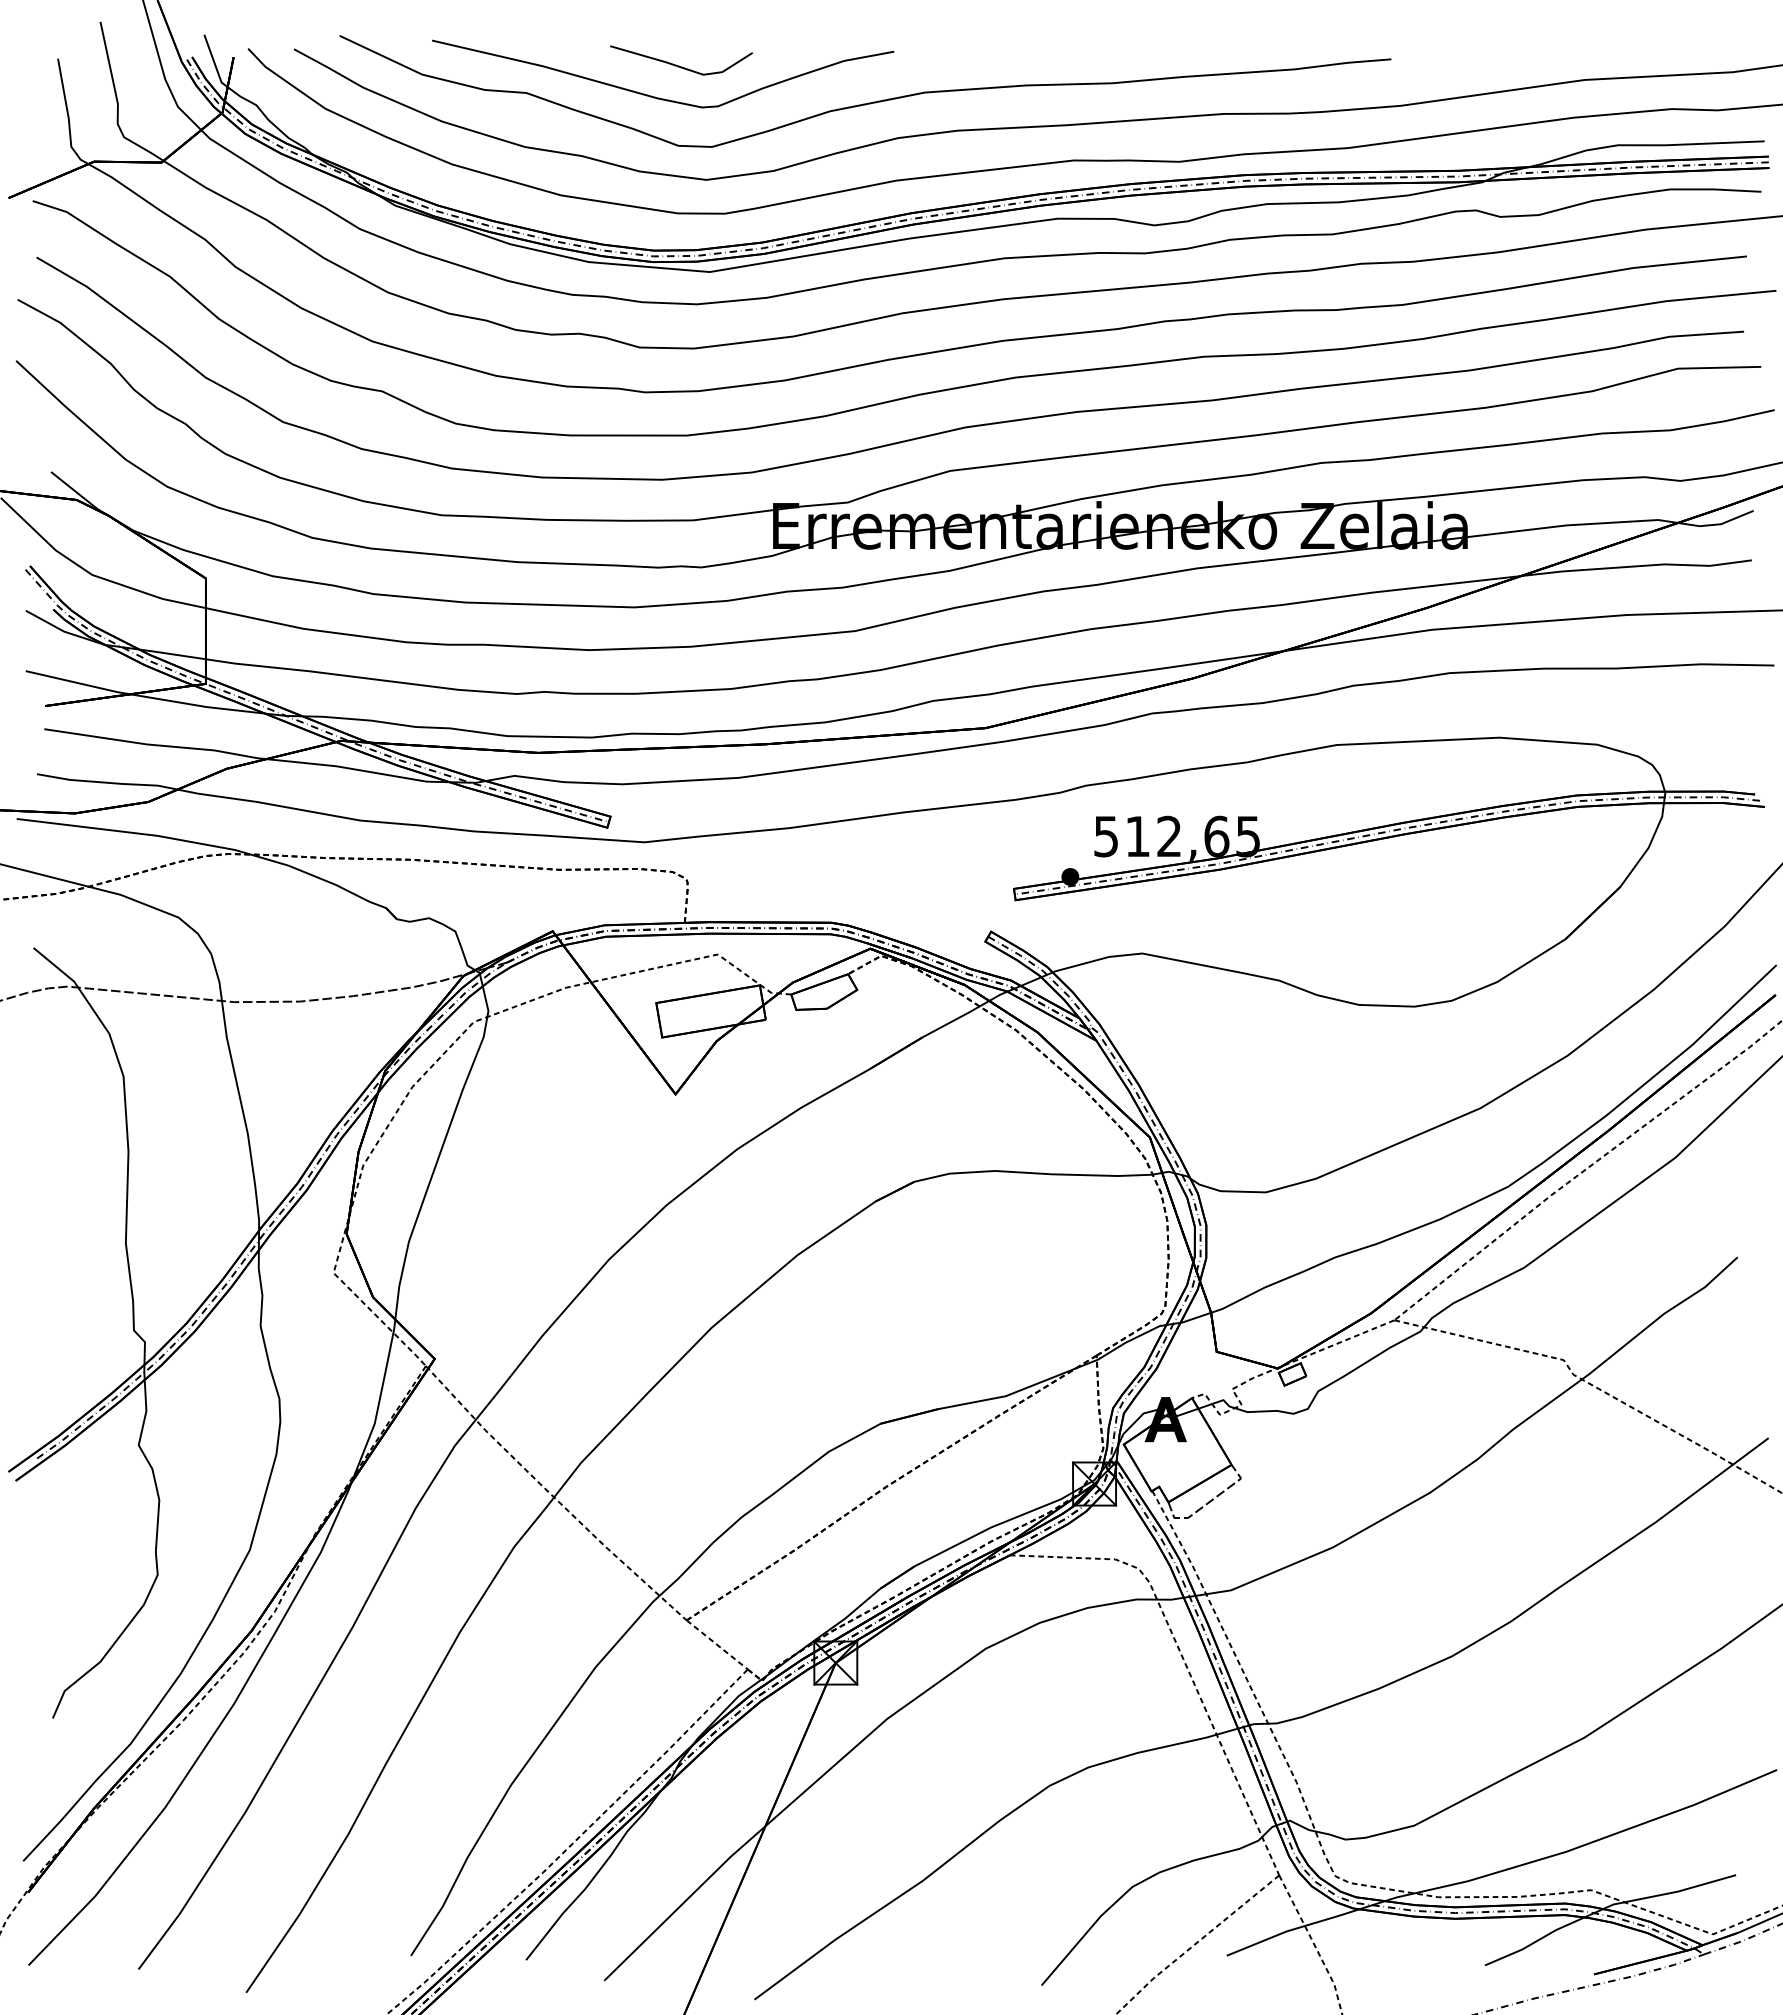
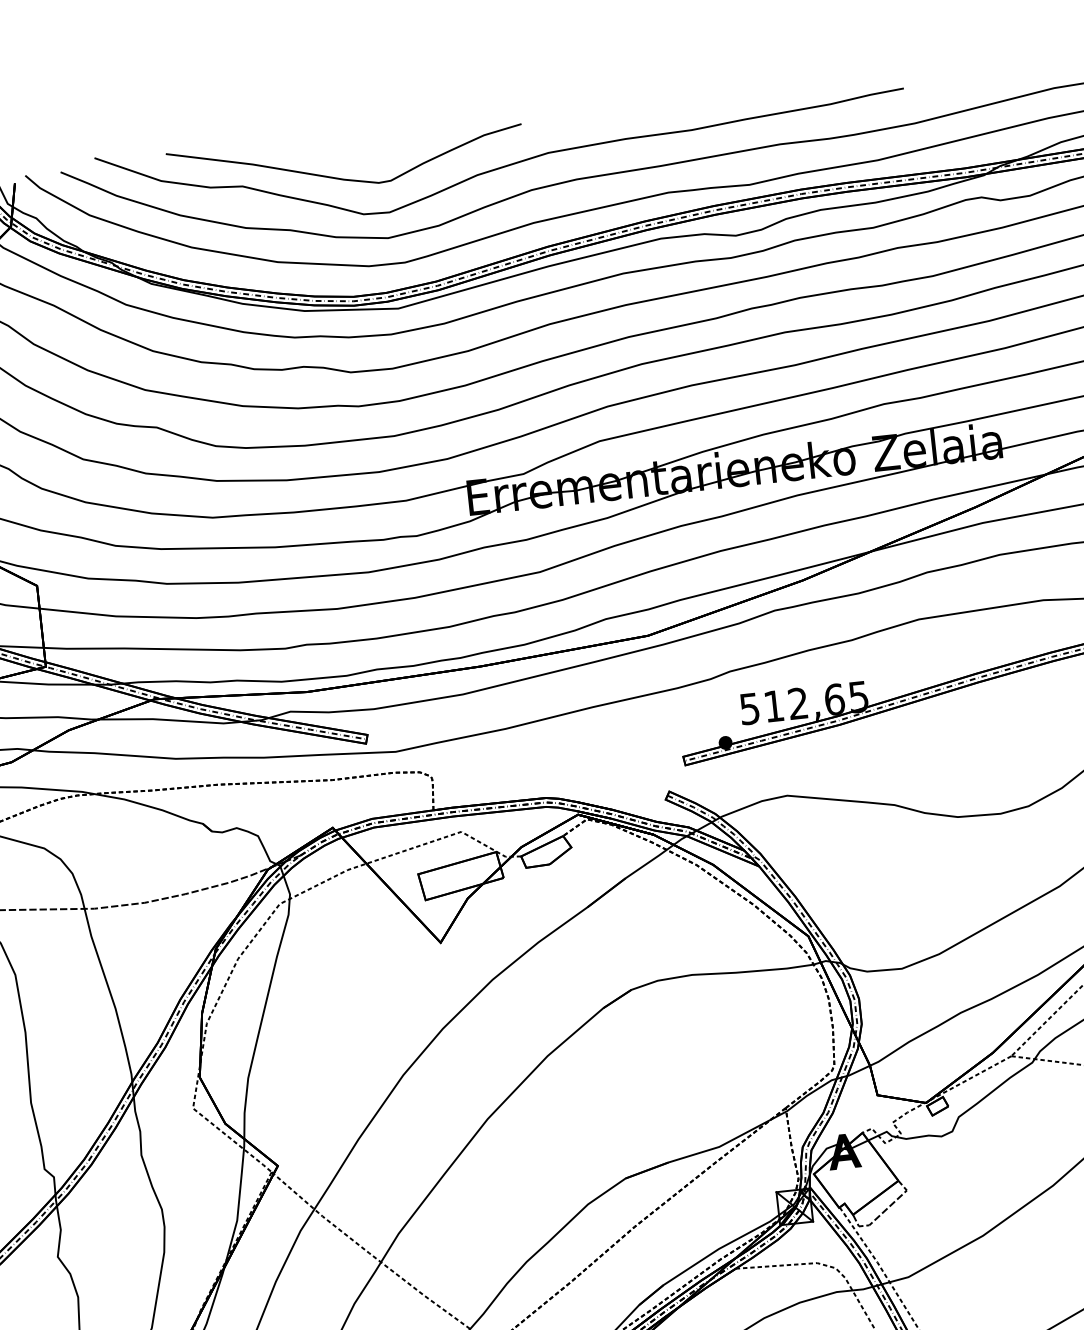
line: (679, 65) -> (357, 152), removed

